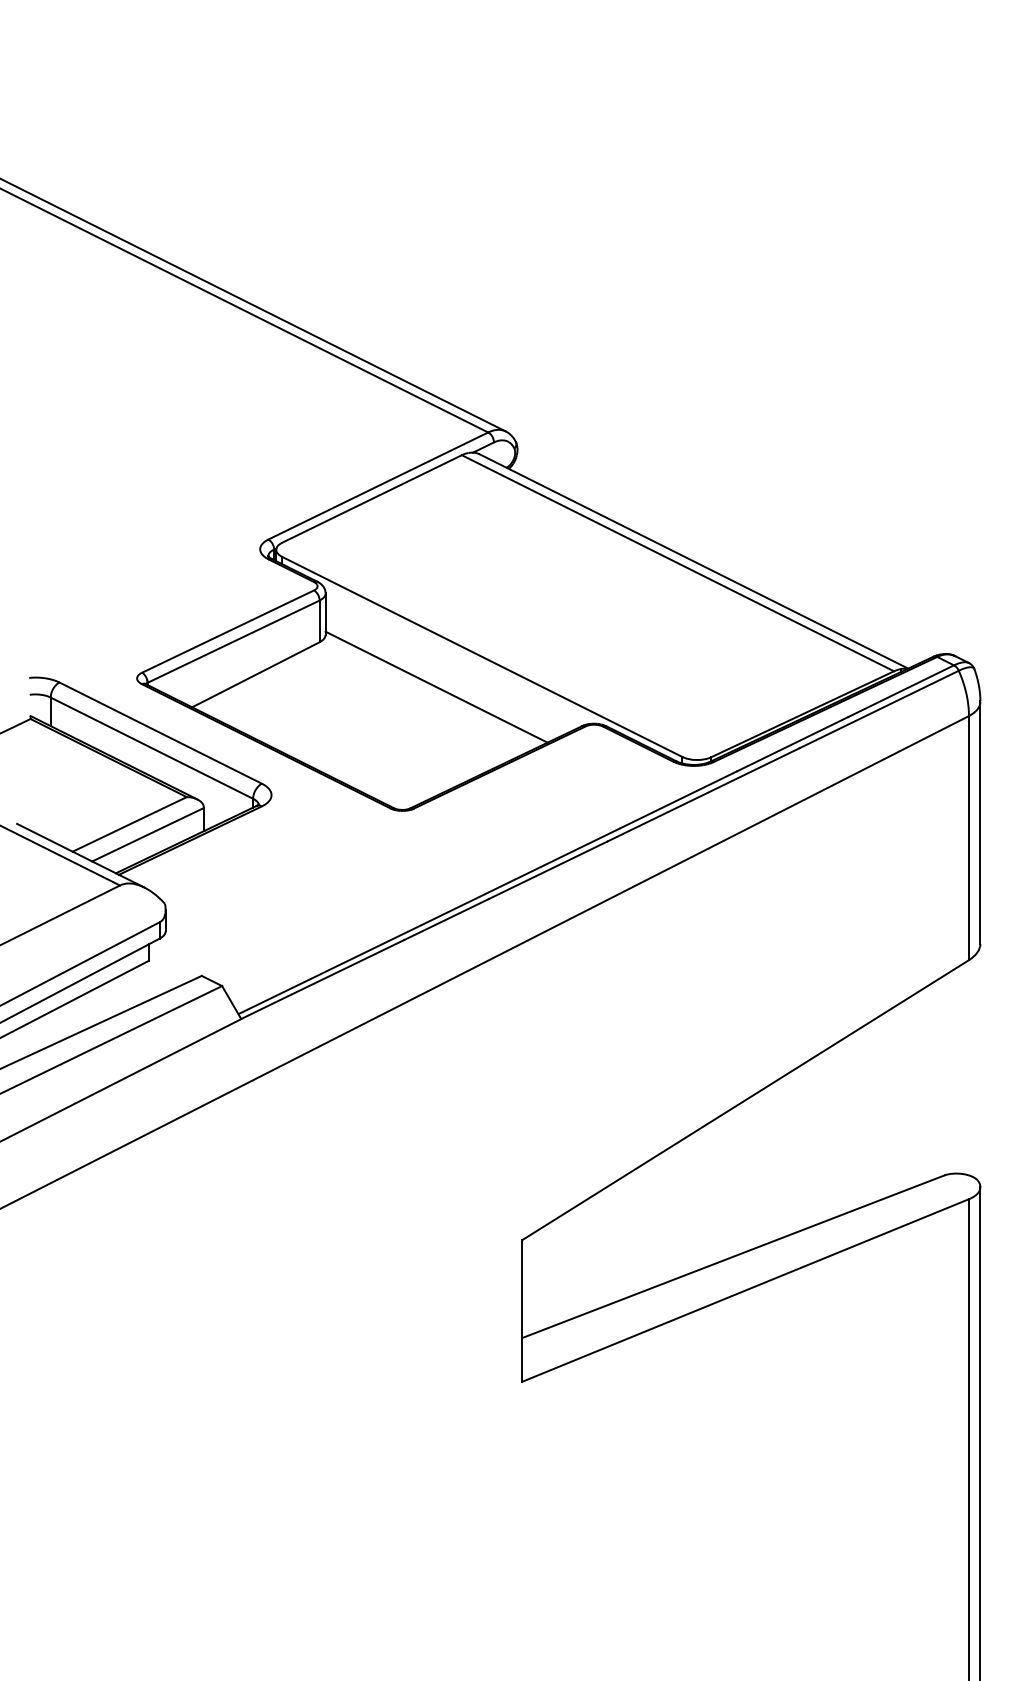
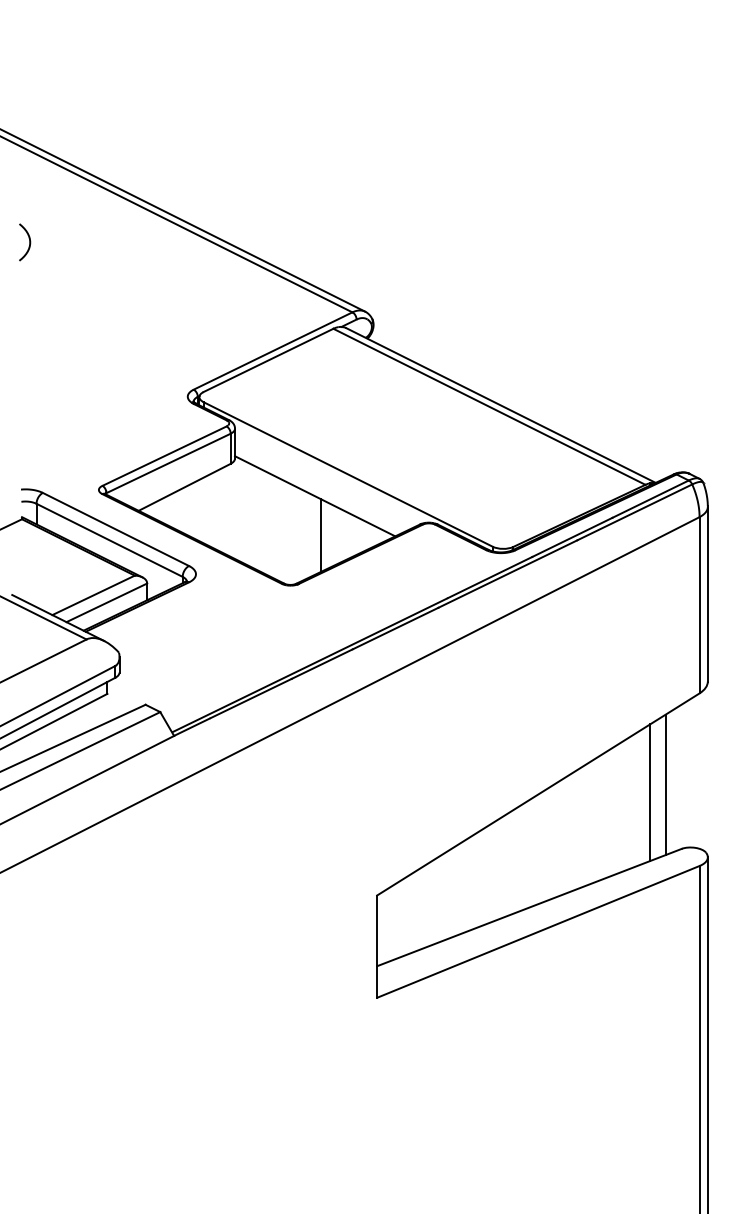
curve: (40, 335) -> (29, 242), added
line: (445, 741) -> (321, 535), added
line: (921, 1086) -> (665, 784), added
line: (901, 1097) -> (650, 792), added

